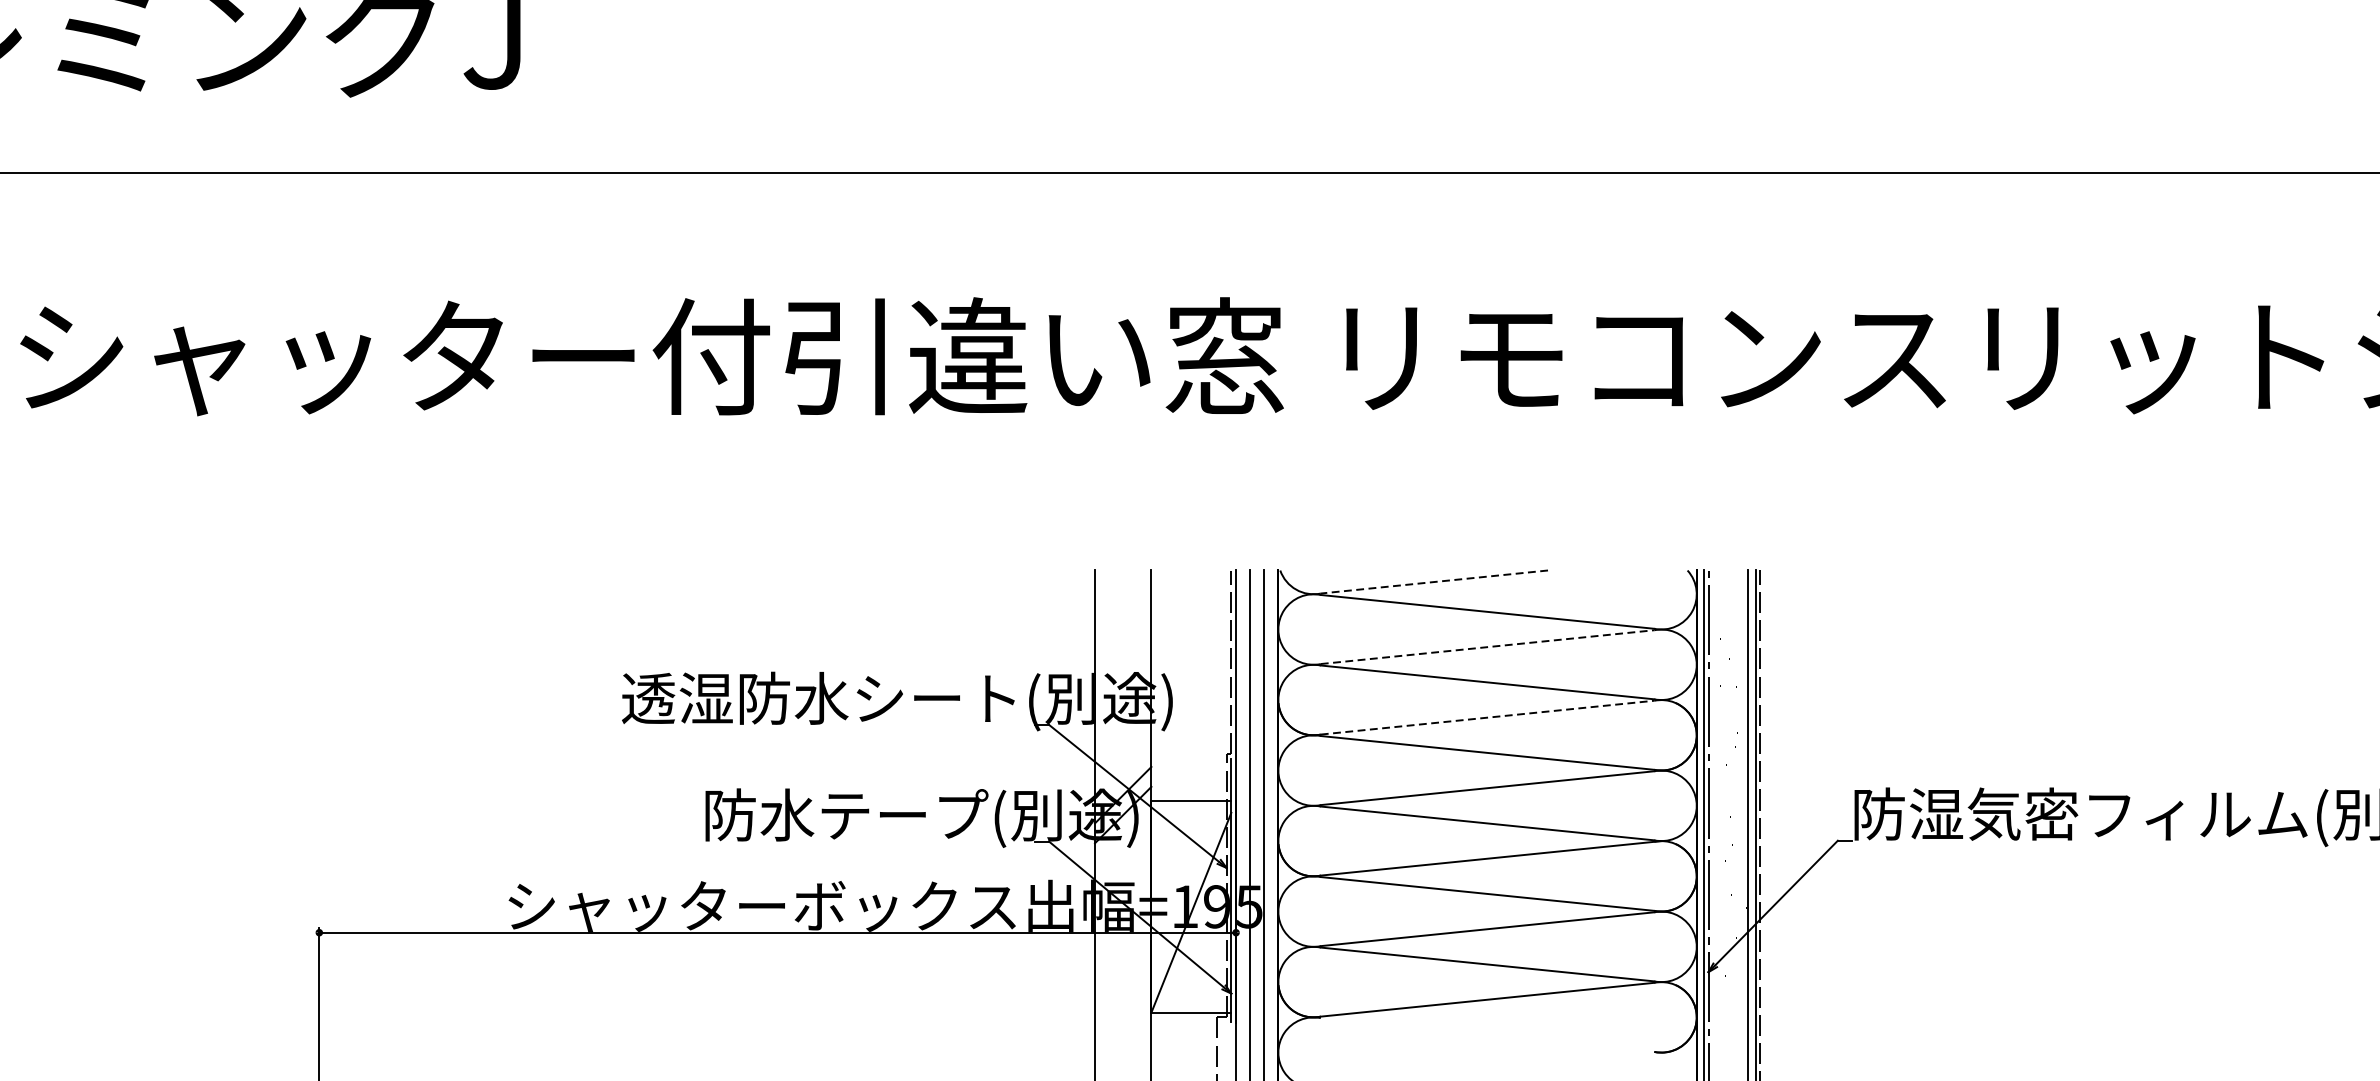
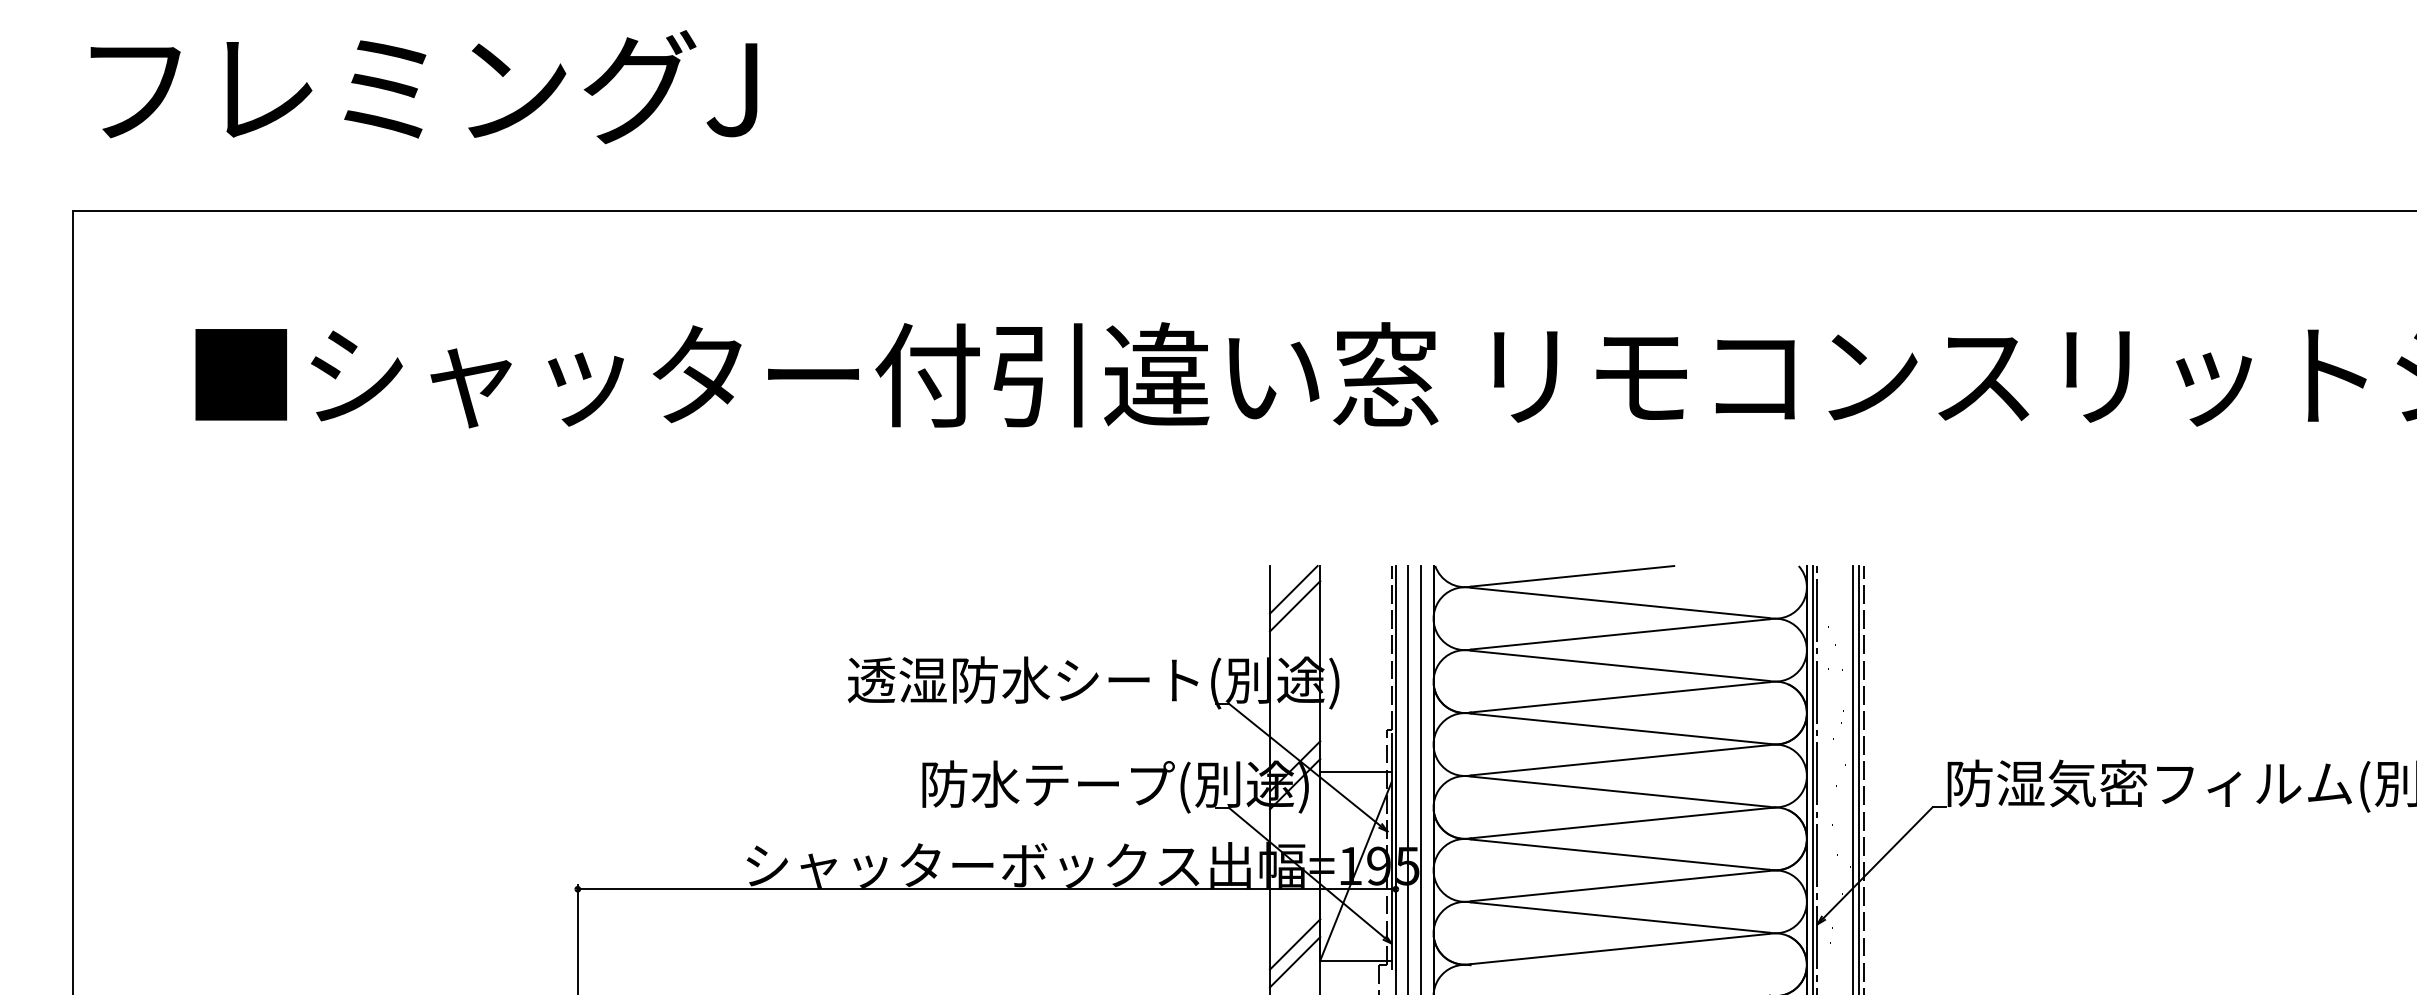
line: (1434, 582) -> (1572, 576), dashed -> solid
line: (1121, 596) -> (1293, 589), added
line: (1122, 615) -> (1294, 606), added
line: (1487, 647) -> (1620, 634), dashed -> solid
line: (1487, 717) -> (1620, 697), dashed -> solid
line: (1122, 994) -> (1294, 944), added
line: (1122, 1014) -> (1294, 962), added

